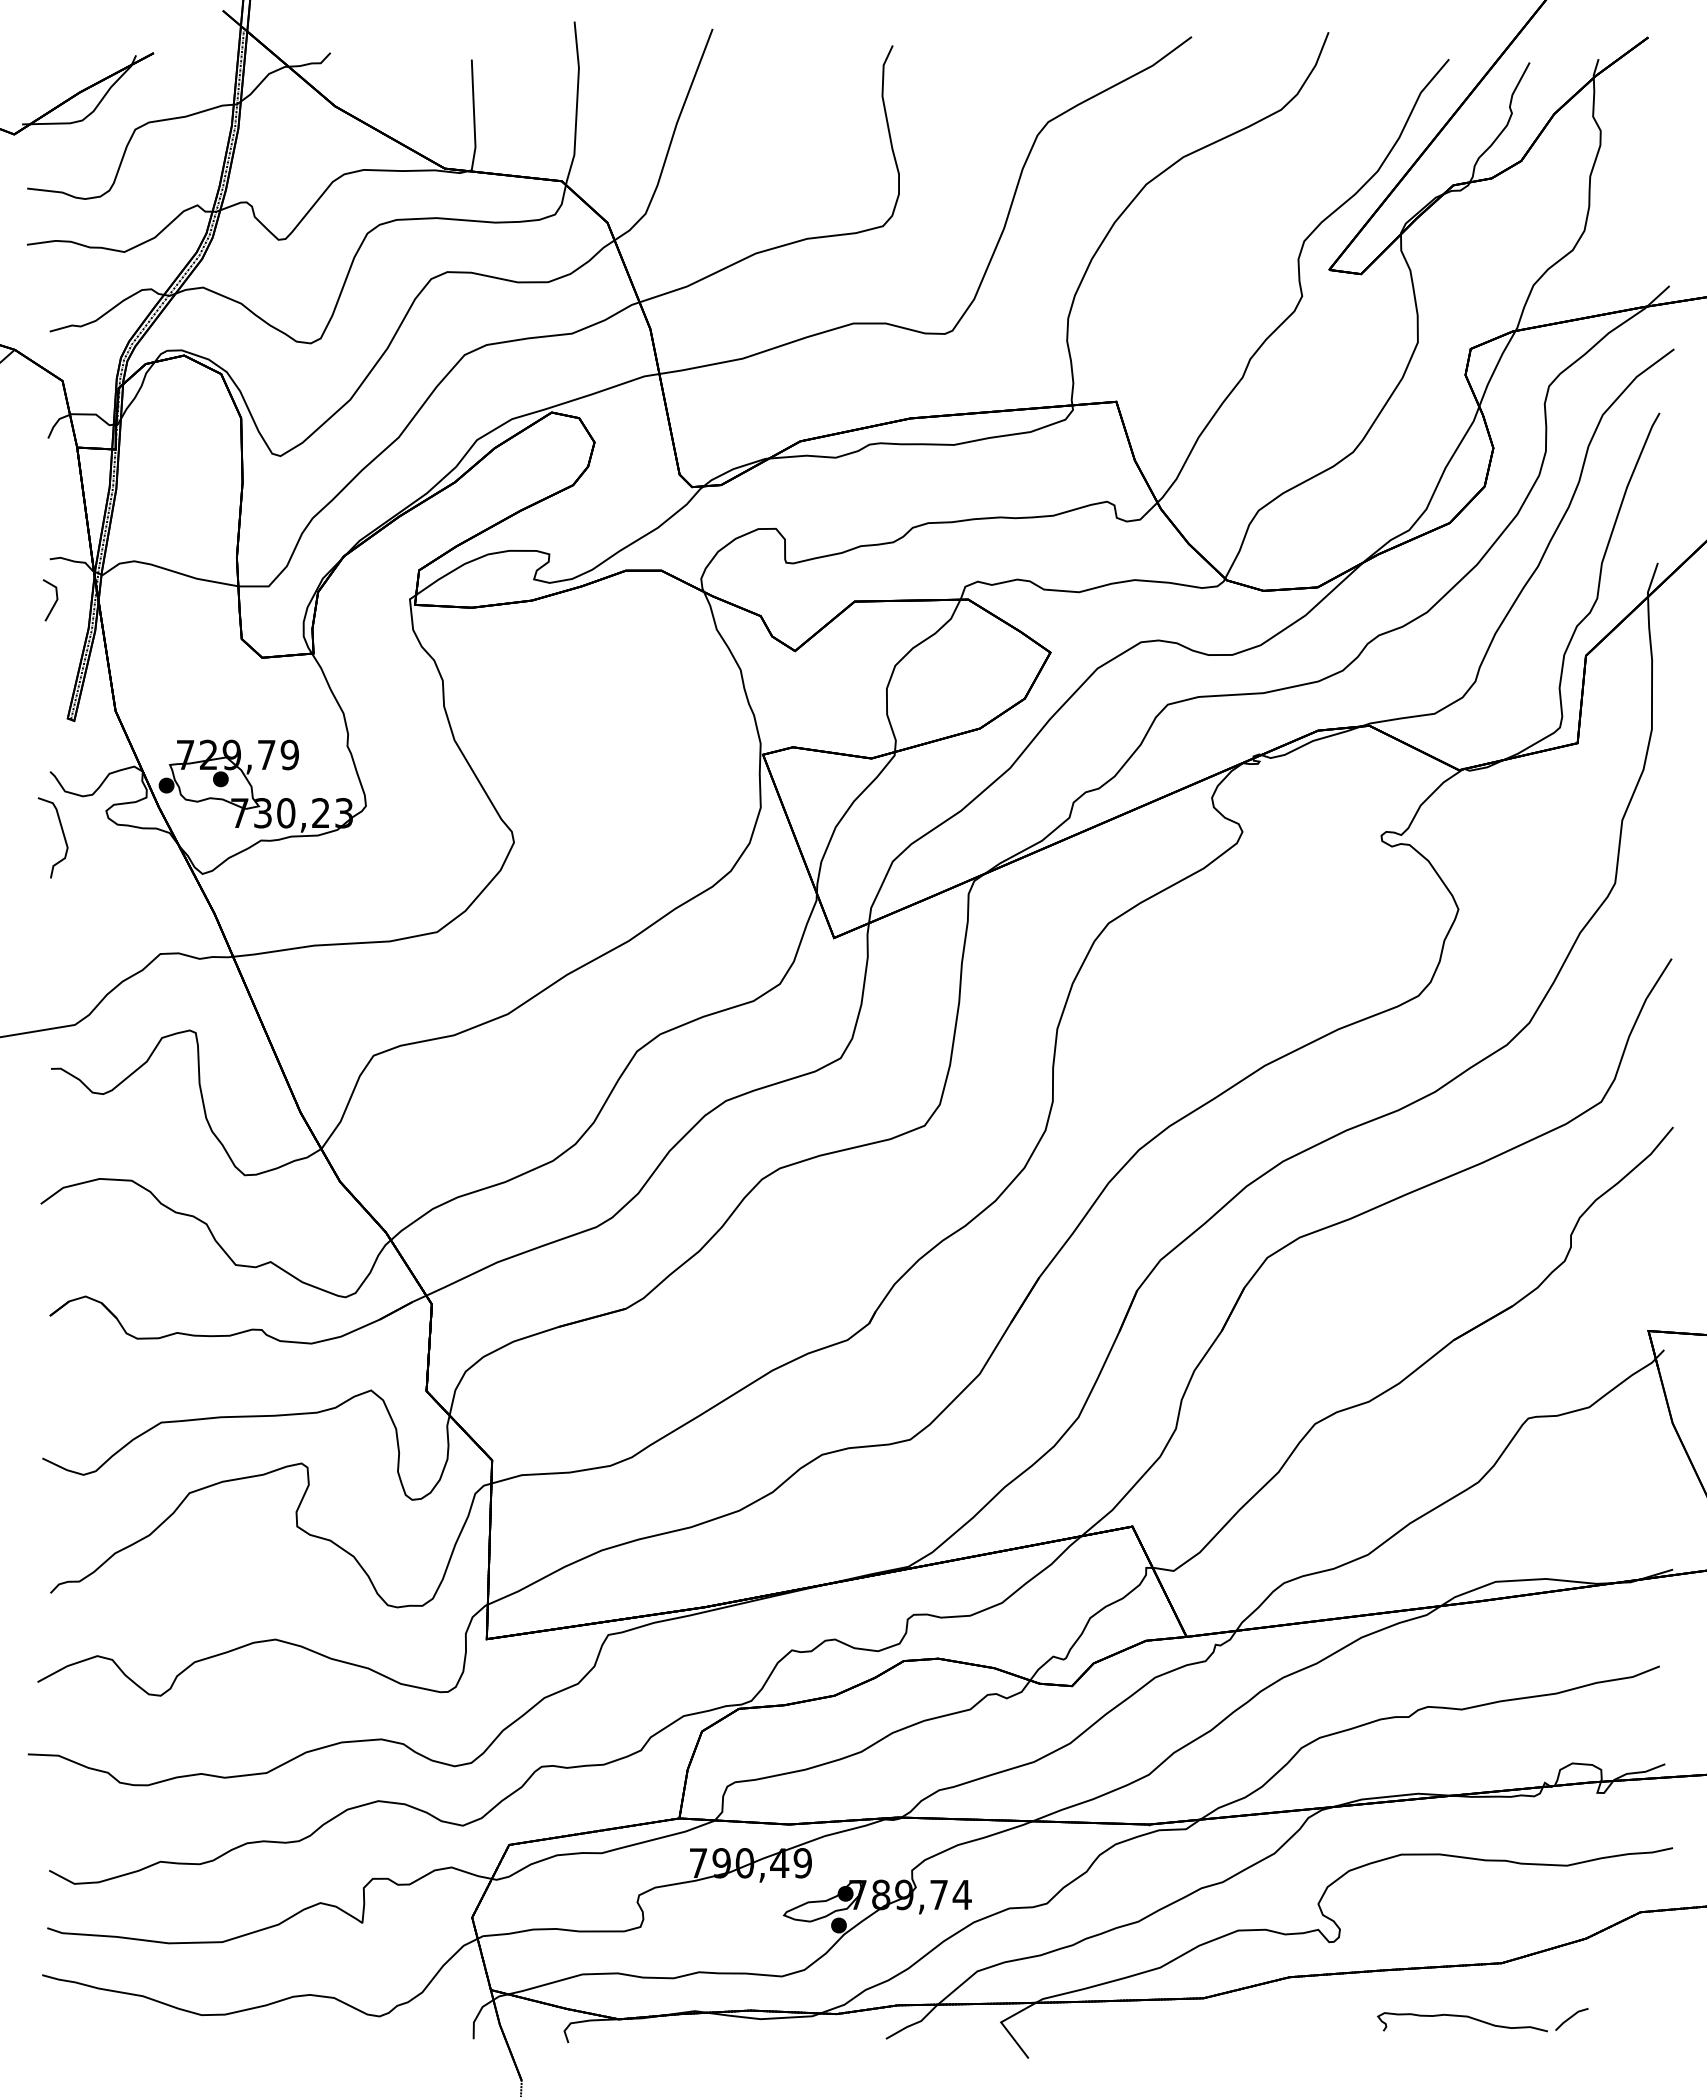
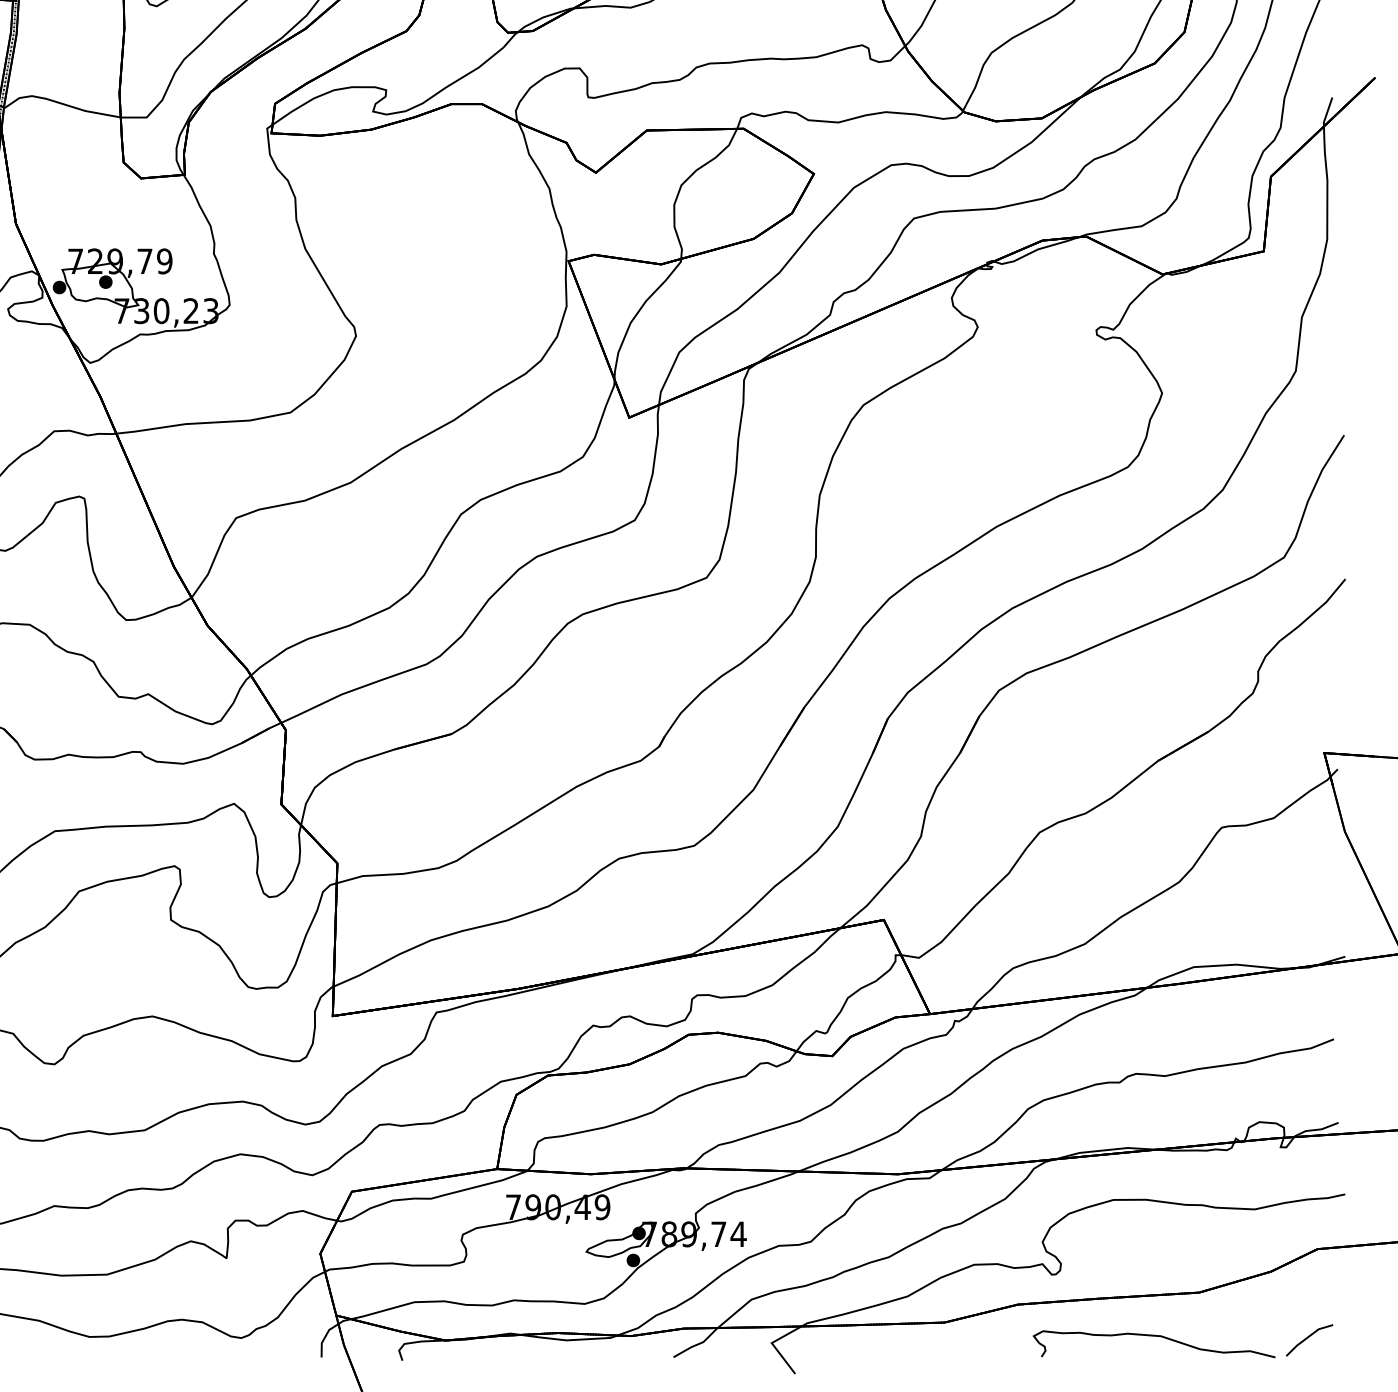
part: (1482, 2019) -> (1182, 1340), size x1.67

